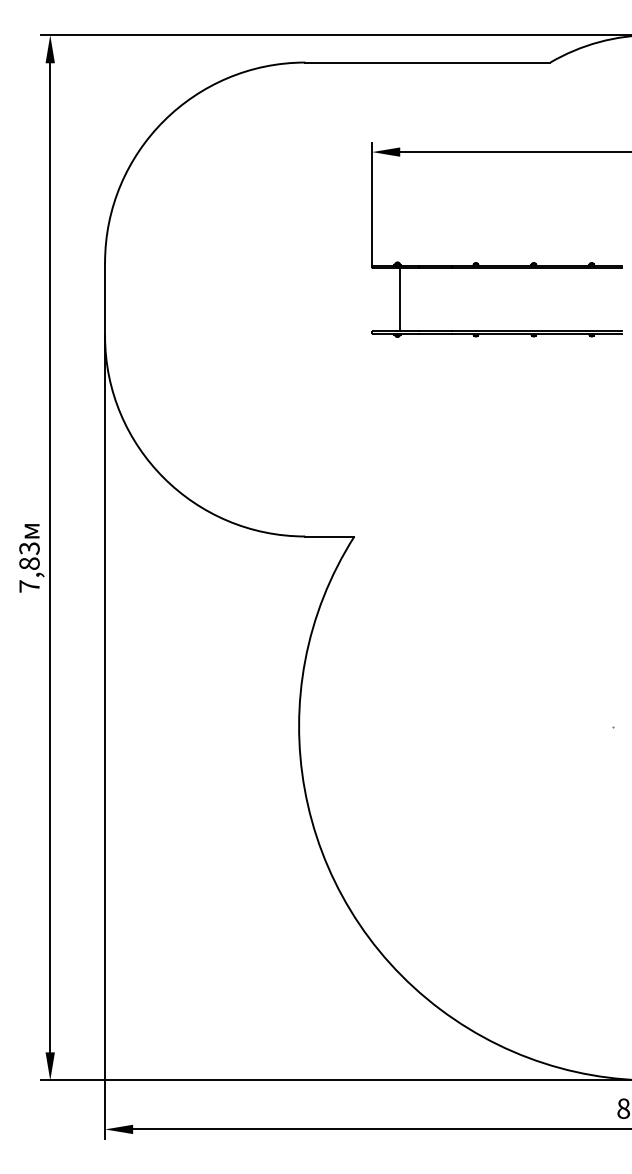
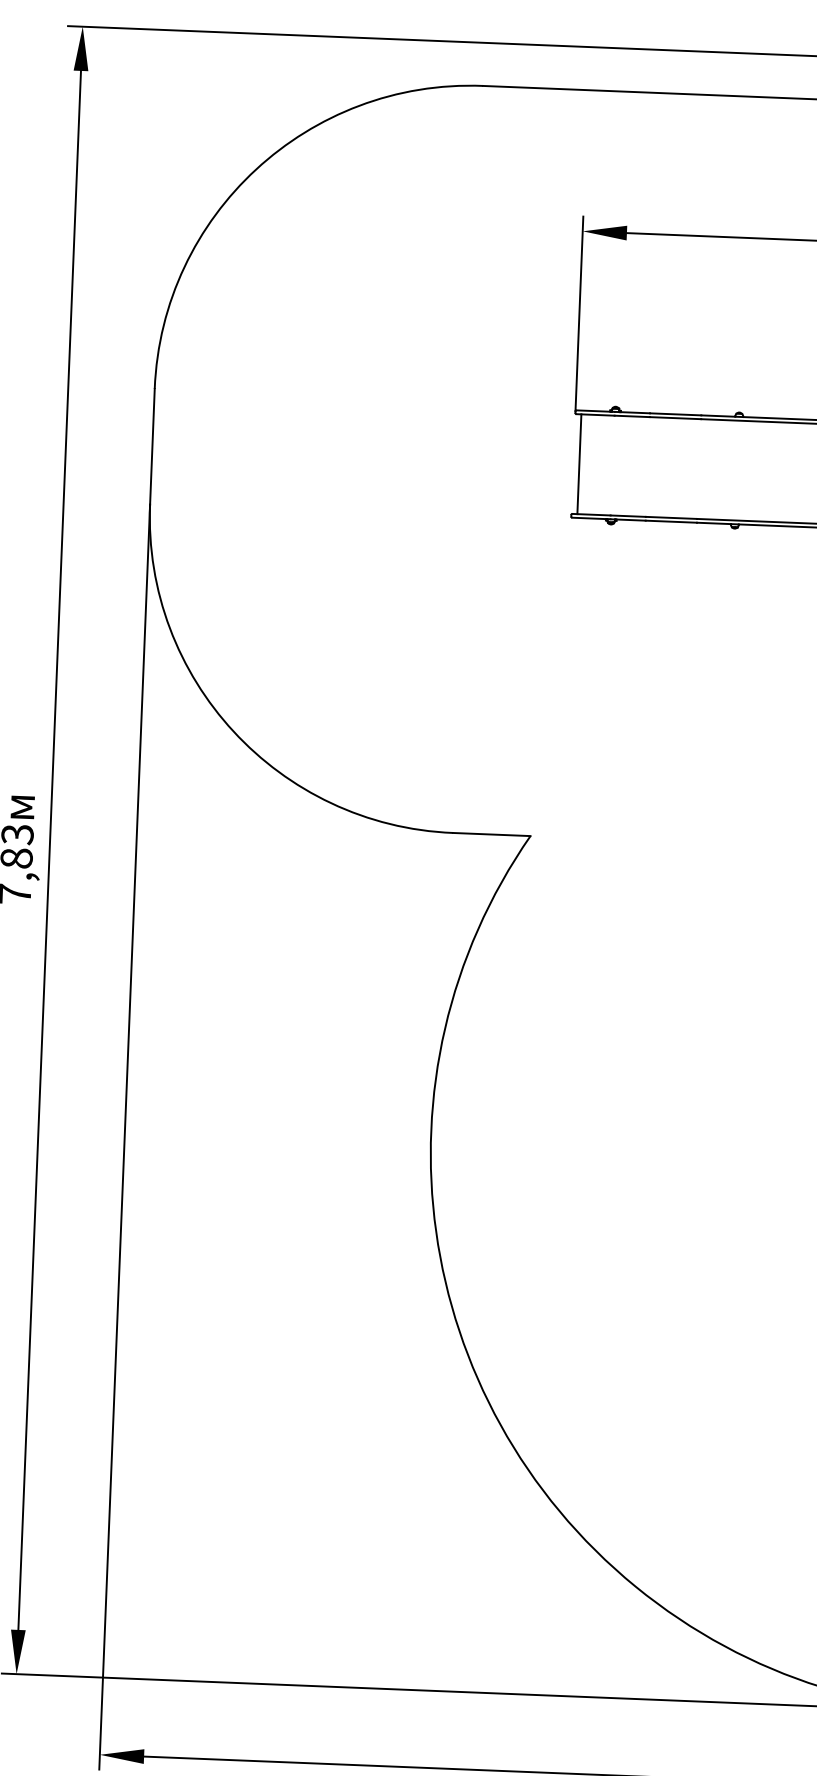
line: (399, 299) -> (578, 463), moved

